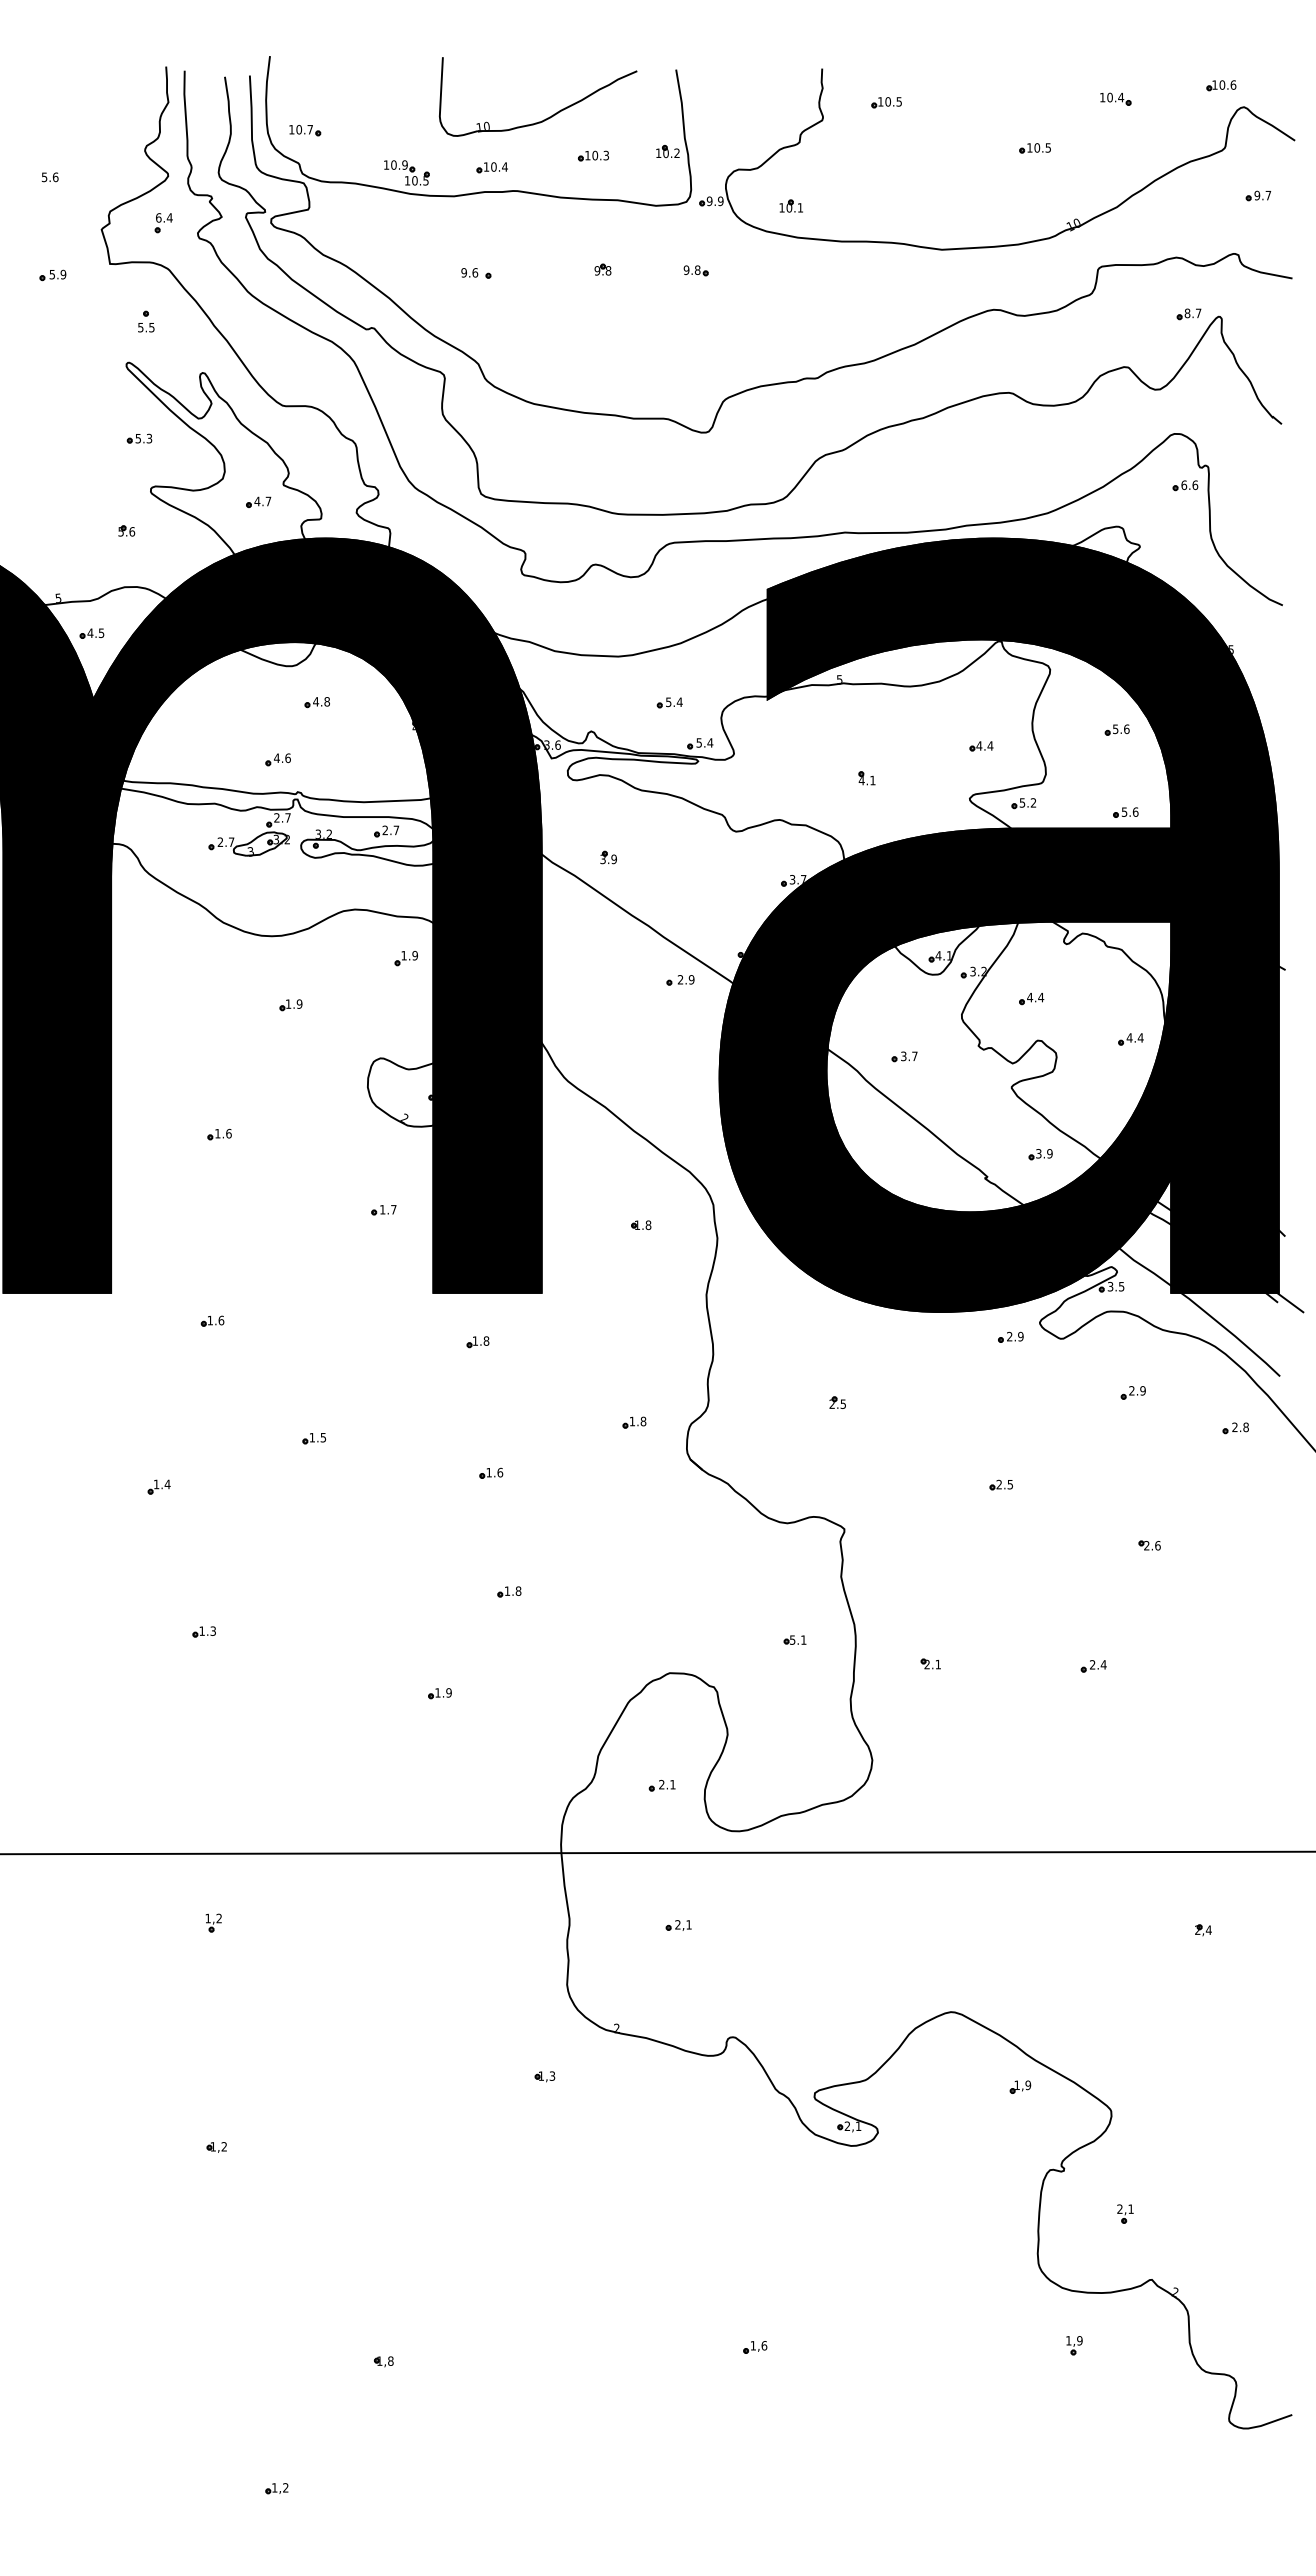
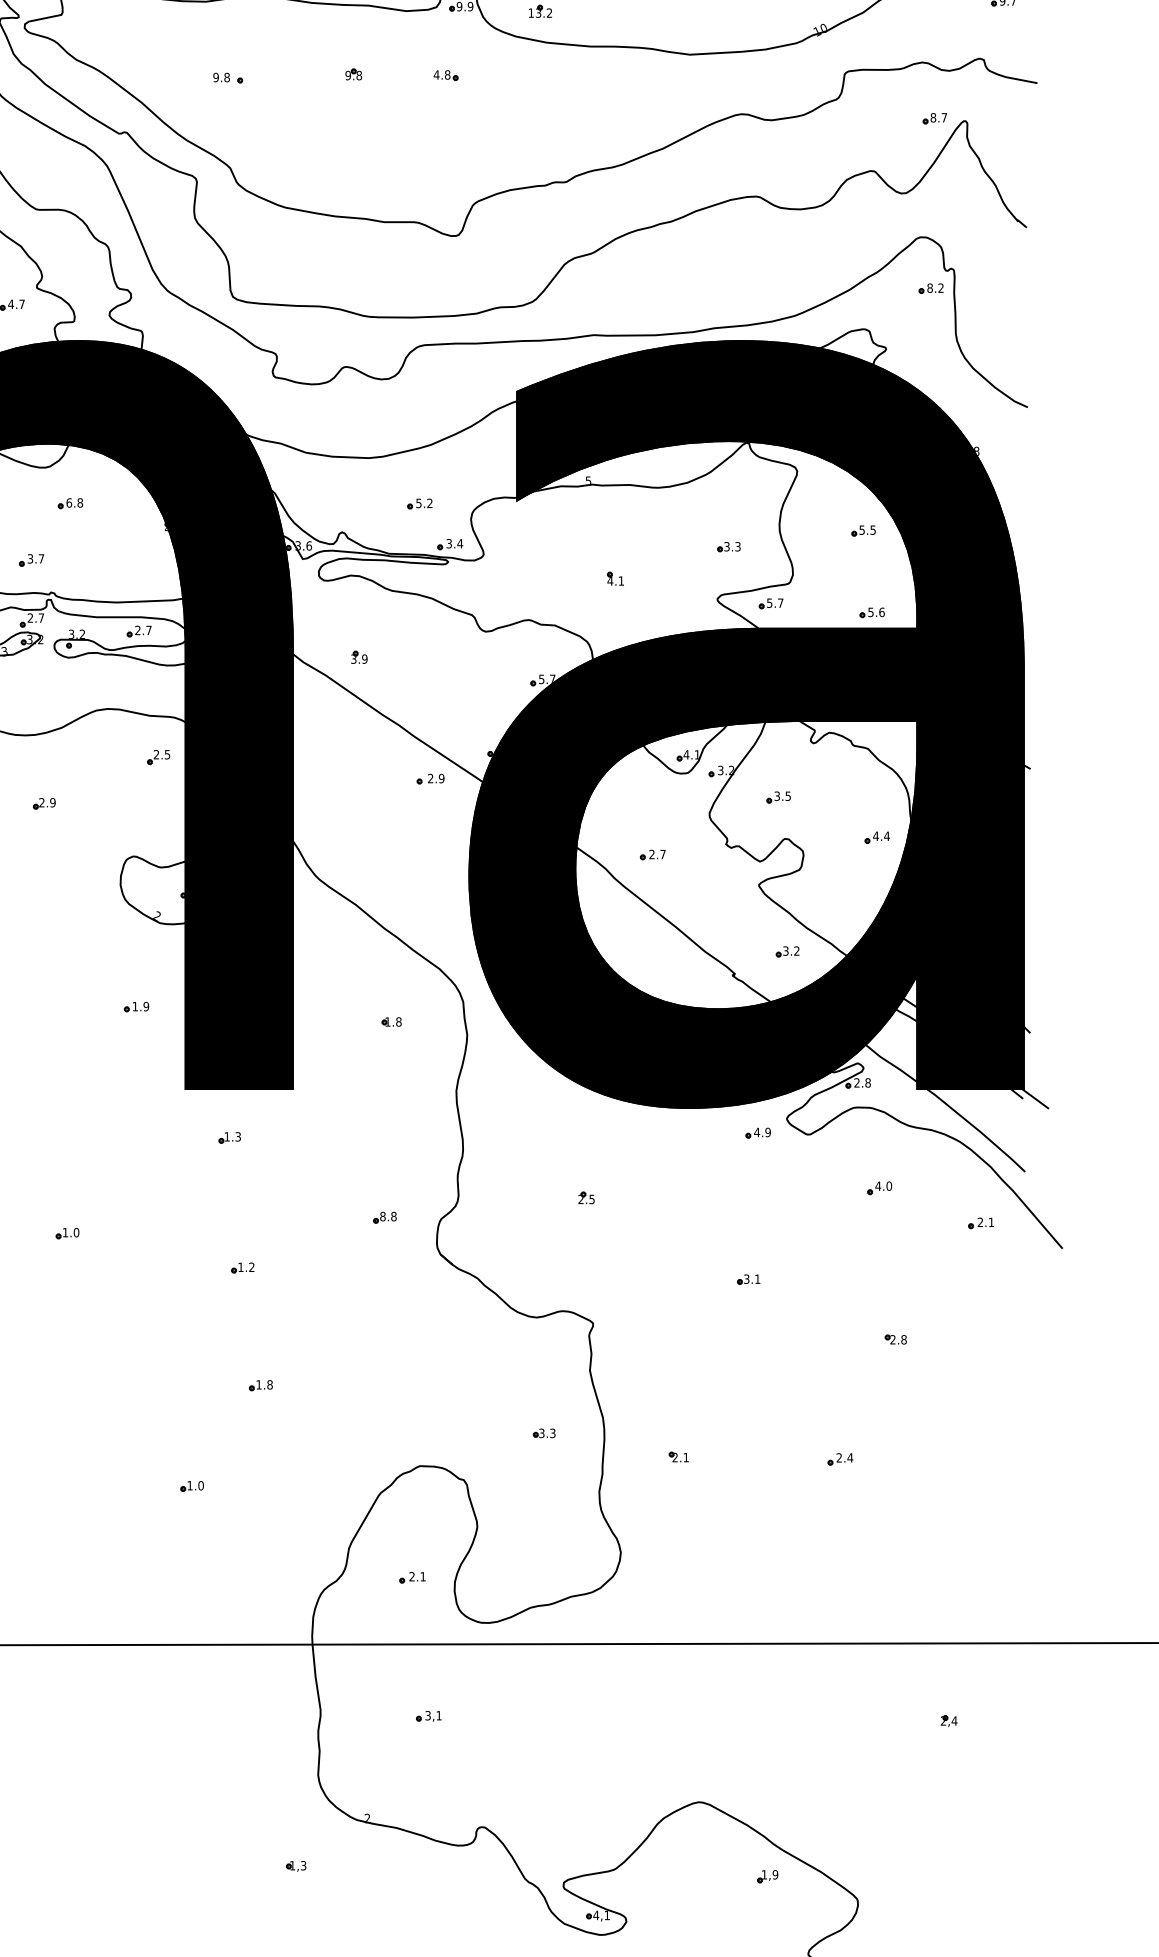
text: (794, 207) -> (543, 12), 10.1 -> 13.2
text: (686, 269) -> (436, 74), 9.8 -> 4.8
text: (475, 272) -> (227, 77), 9.6 -> 9.8
text: (1189, 485) -> (935, 288), 6.6 -> 8.2
text: (1230, 649) -> (975, 451), 6.5 -> 8.8
text: (315, 701) -> (68, 502), 4.8 -> 6.8
text: (679, 701) -> (429, 502), 5.4 -> 5.2
text: (1126, 729) -> (872, 530), 5.6 -> 5.5
text: (698, 742) -> (448, 543), 5.4 -> 3.4
text: (984, 745) -> (732, 546), 4.4 -> 3.3
text: (282, 758) -> (35, 559), 4.6 -> 3.7
text: (1033, 802) -> (780, 602), 5.2 -> 5.7
text: (792, 879) -> (541, 679), 3.7 -> 5.7
text: (409, 955) -> (161, 754), 1.9 -> 2.5
text: (1035, 997) -> (782, 796), 4.4 -> 3.5
text: (287, 1003) -> (40, 802), 1.9 -> 2.9
text: (903, 1056) -> (651, 854), 3.7 -> 2.7
text: (1049, 1153) -> (796, 950), 3.9 -> 3.2
text: (393, 1209) -> (146, 1006), 1.7 -> 1.9
text: (1115, 1286) -> (861, 1082), 3.5 -> 2.8
text: (1009, 1336) -> (756, 1132), 2.9 -> 4.9
text: (486, 1340) -> (238, 1136), 1.8 -> 1.3
text: (1136, 1390) -> (882, 1185), 2.9 -> 4.0
text: (632, 1421) -> (383, 1216), 1.8 -> 8.8
text: (1245, 1427) -> (990, 1222), 2.8 -> 2.1
text: (323, 1437) -> (76, 1232), 1.5 -> 1.0
text: (500, 1472) -> (252, 1267), 1.6 -> 1.2
text: (1004, 1484) -> (751, 1279), 2.5 -> 3.1
text: (1157, 1545) -> (903, 1339), 2.6 -> 2.8
text: (798, 1639) -> (547, 1432), 5.1 -> 3.3
text: (448, 1692) -> (200, 1485), 1.9 -> 1.0
text: (677, 1924) -> (427, 1715), 2,1 -> 3,1
text: (847, 2125) -> (596, 1914), 2,1 -> 4,1

